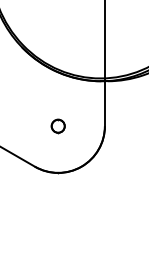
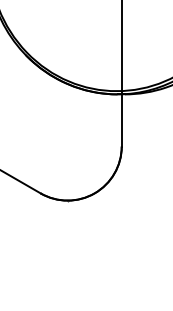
part: (57, 126) -> (66, 146), removed

